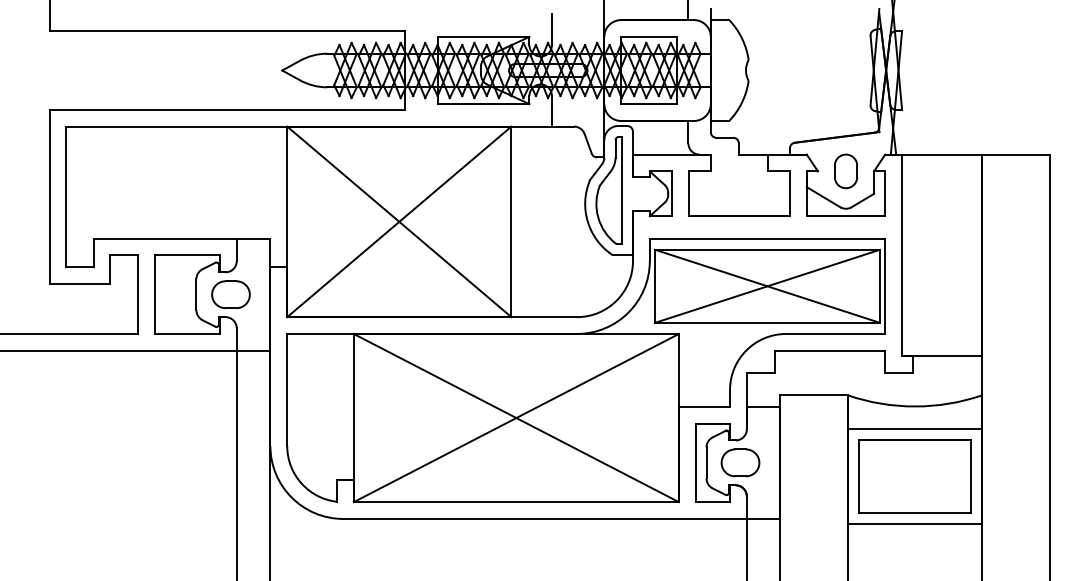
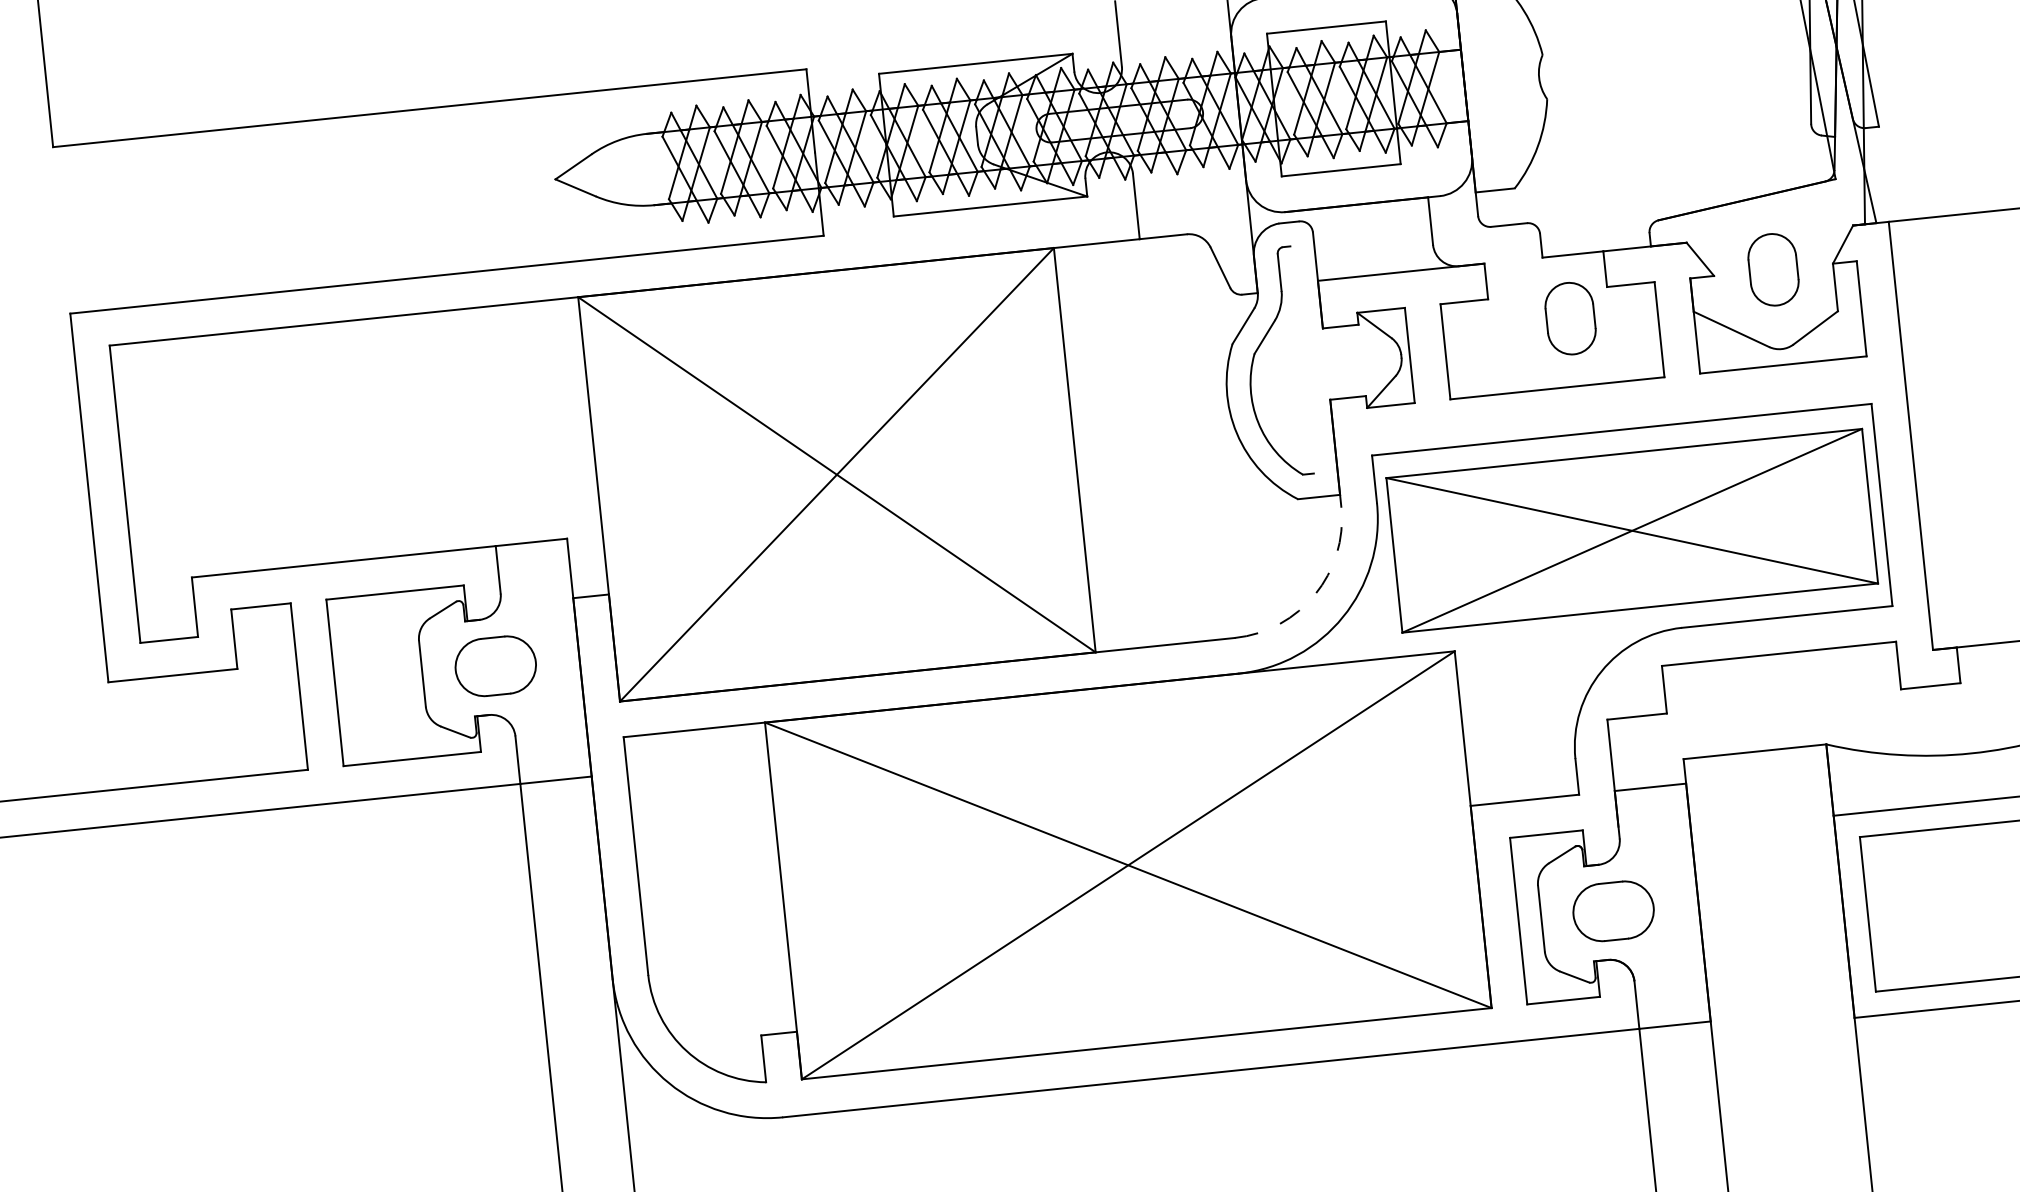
part: (748, 184) -> (1569, 318), added
line: (621, 190) -> (1301, 359), removed
arc: (616, 300) -> (1314, 593), solid -> dashed

